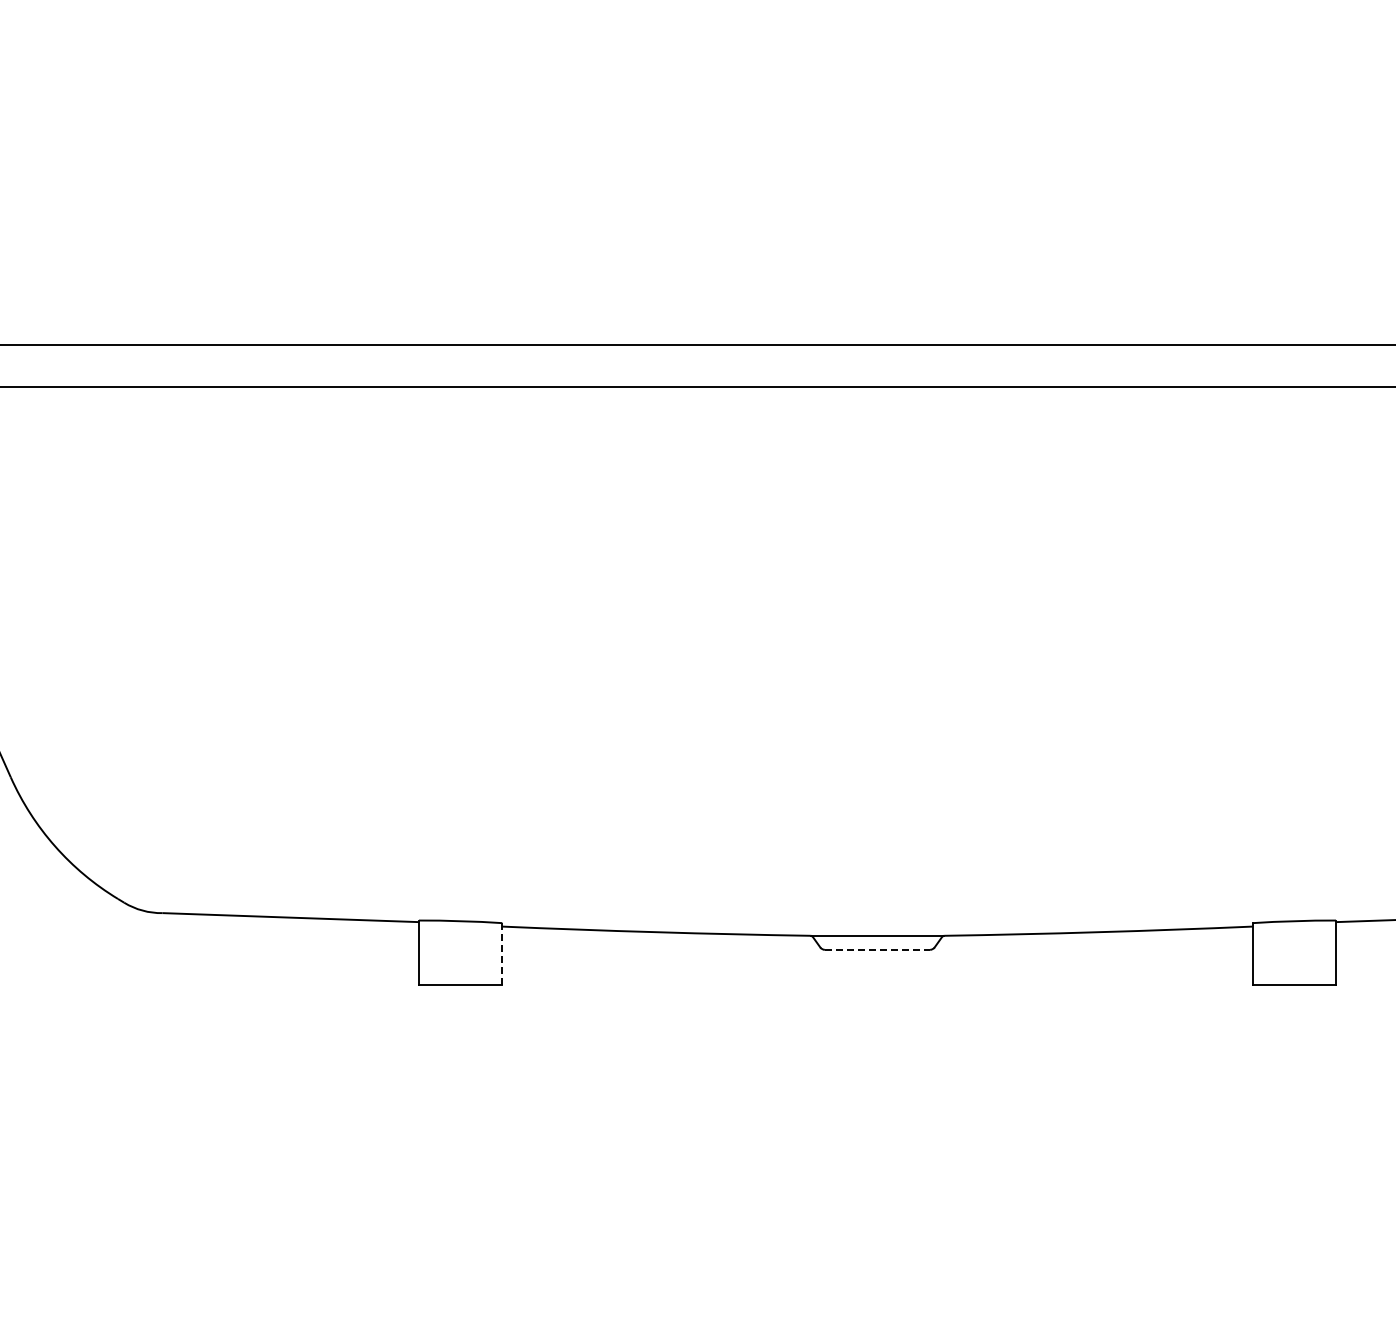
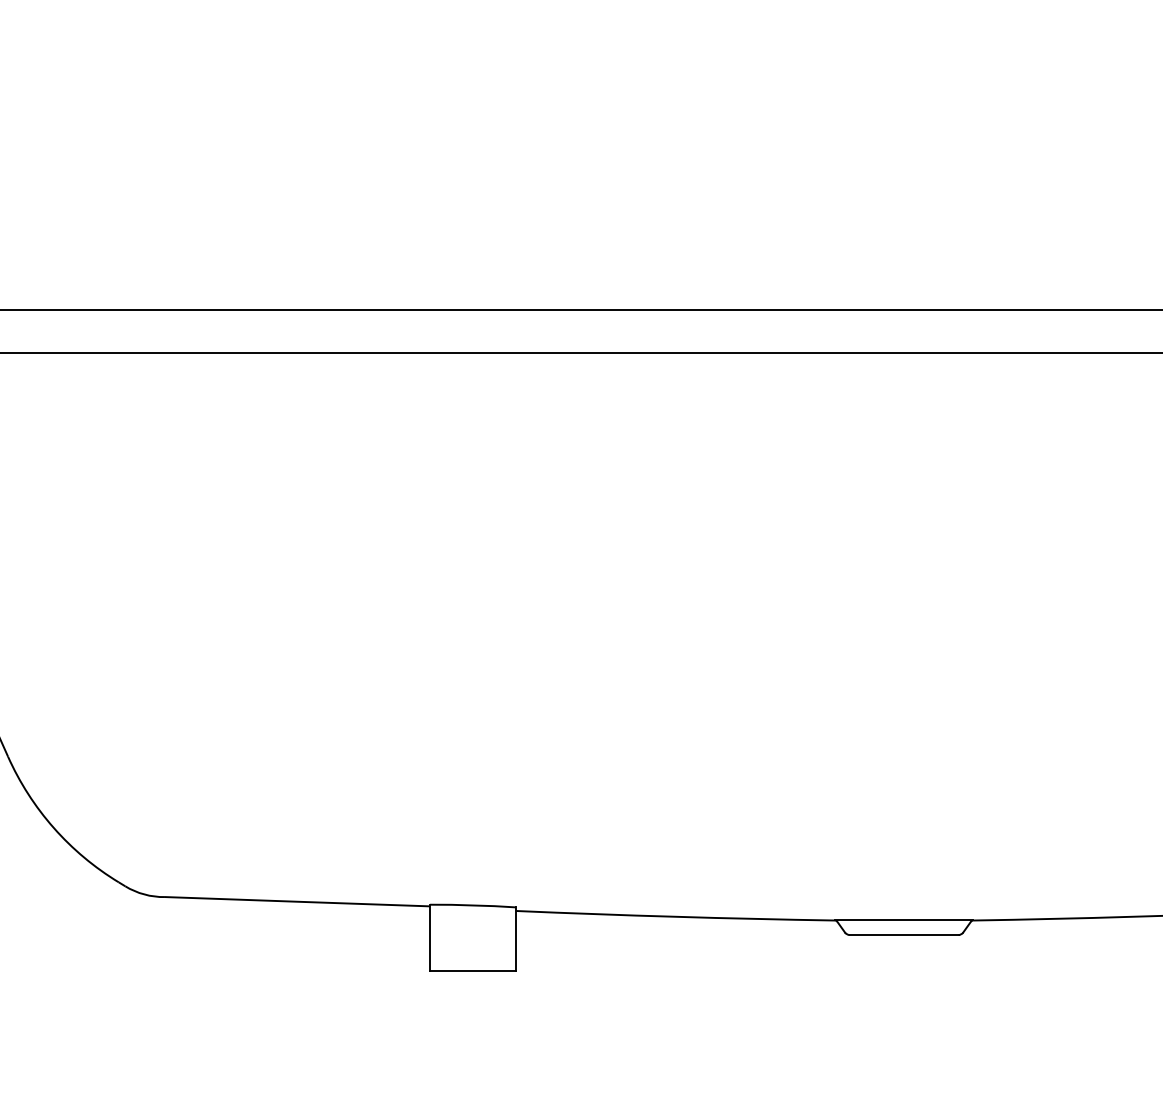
line: (877, 949) -> (904, 934), dashed -> solid
line: (502, 953) -> (516, 938), dashed -> solid

